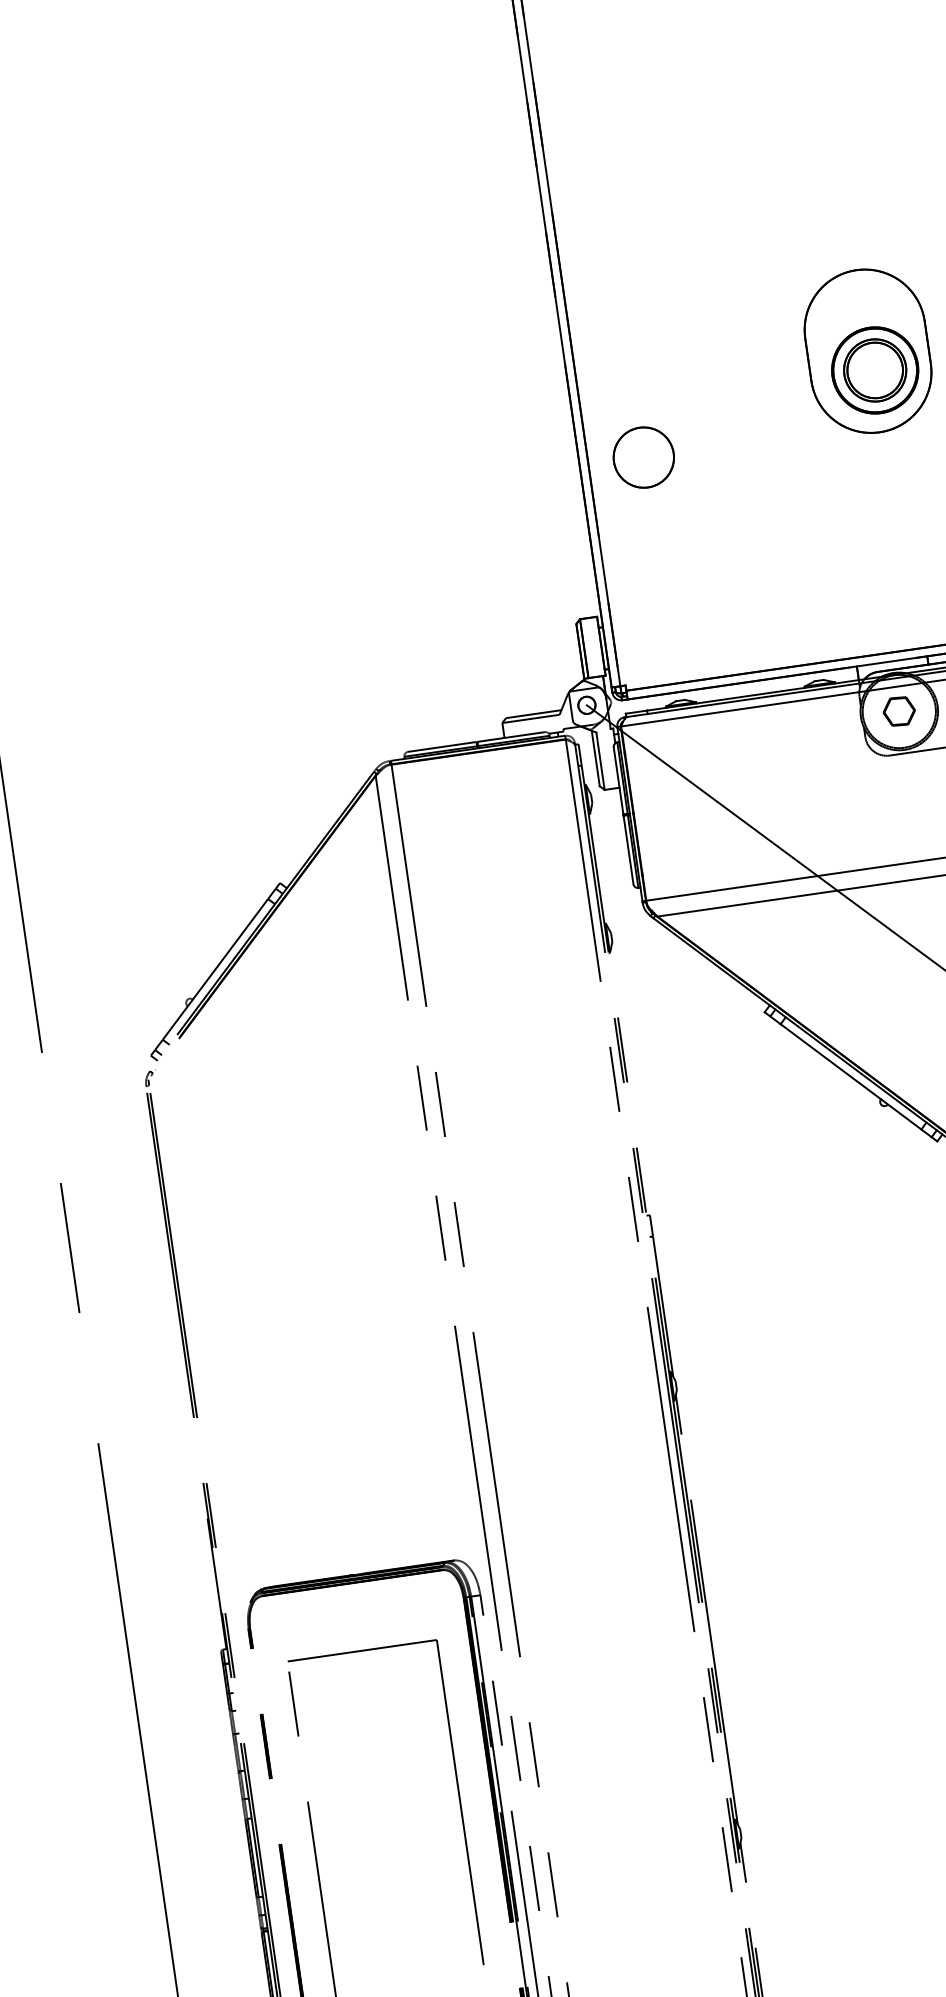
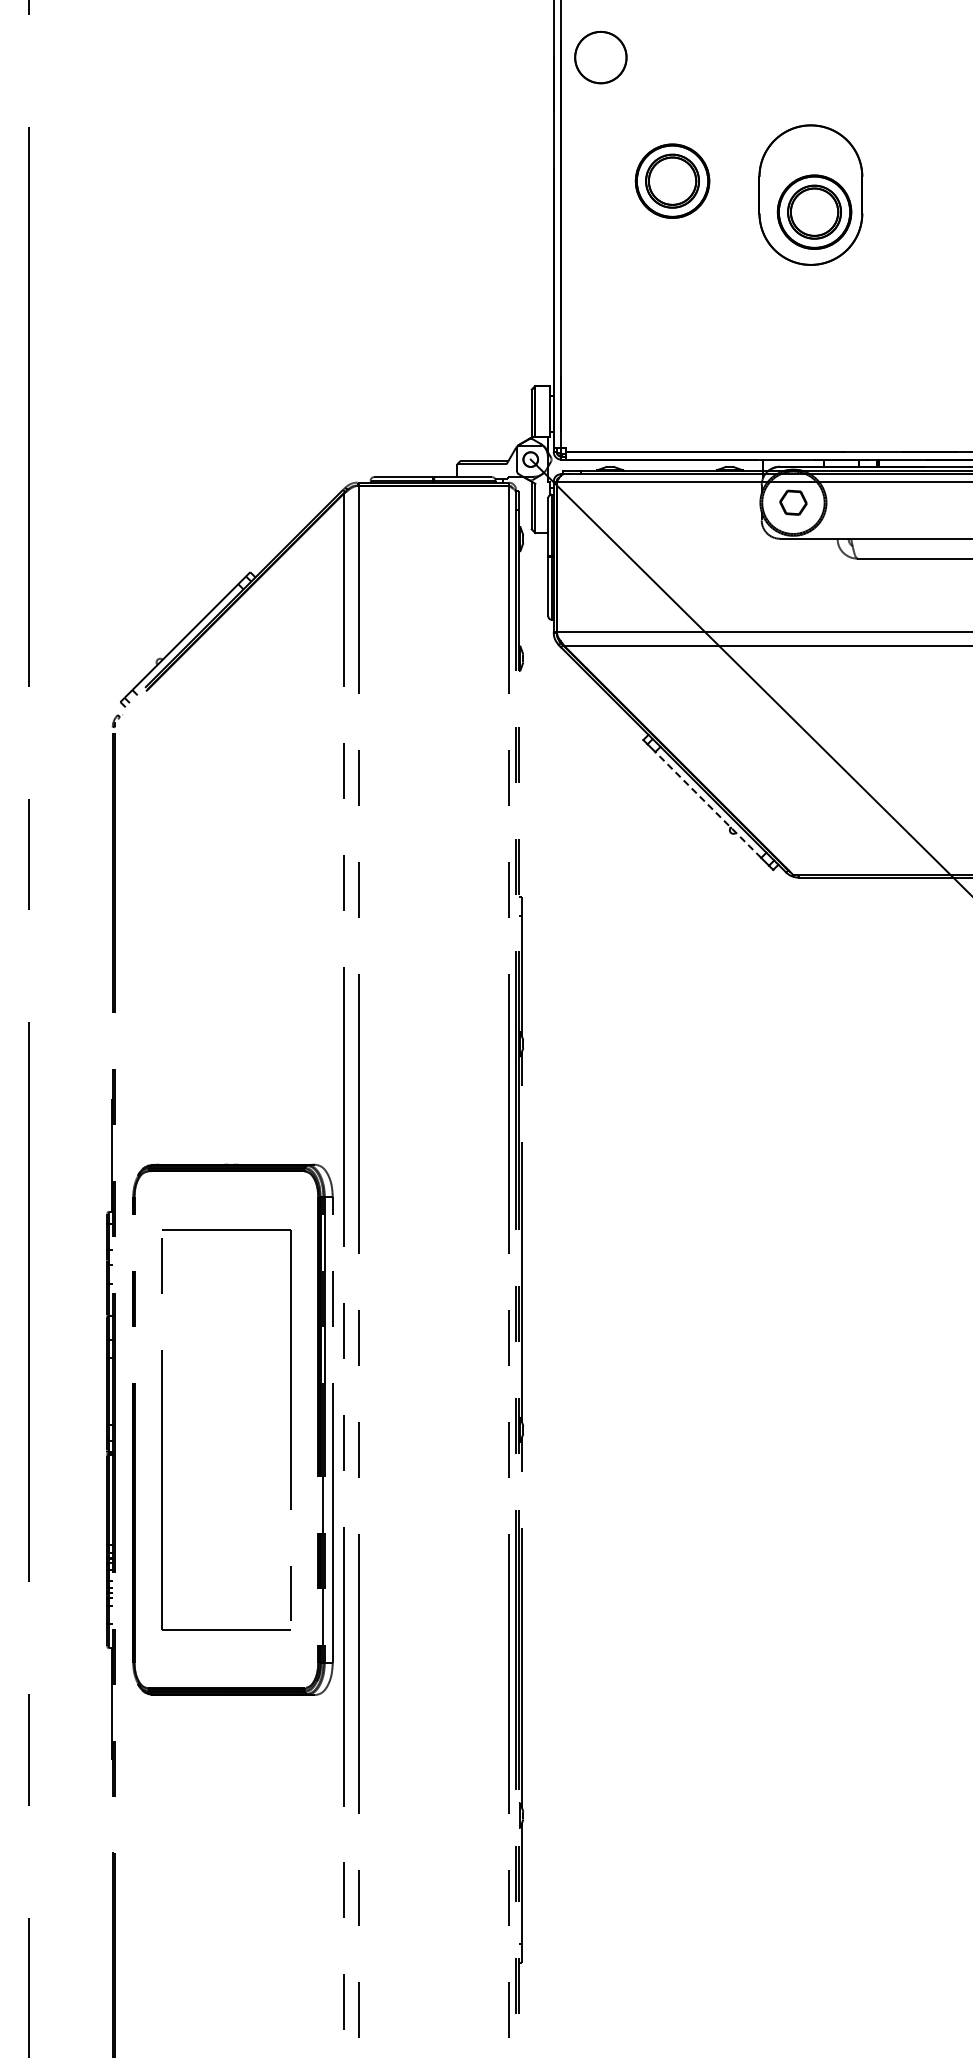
part: (704, 357) -> (672, 180), added
circle: (643, 457) -> (600, 57), moved
line: (851, 1077) -> (708, 805), solid -> dashed

